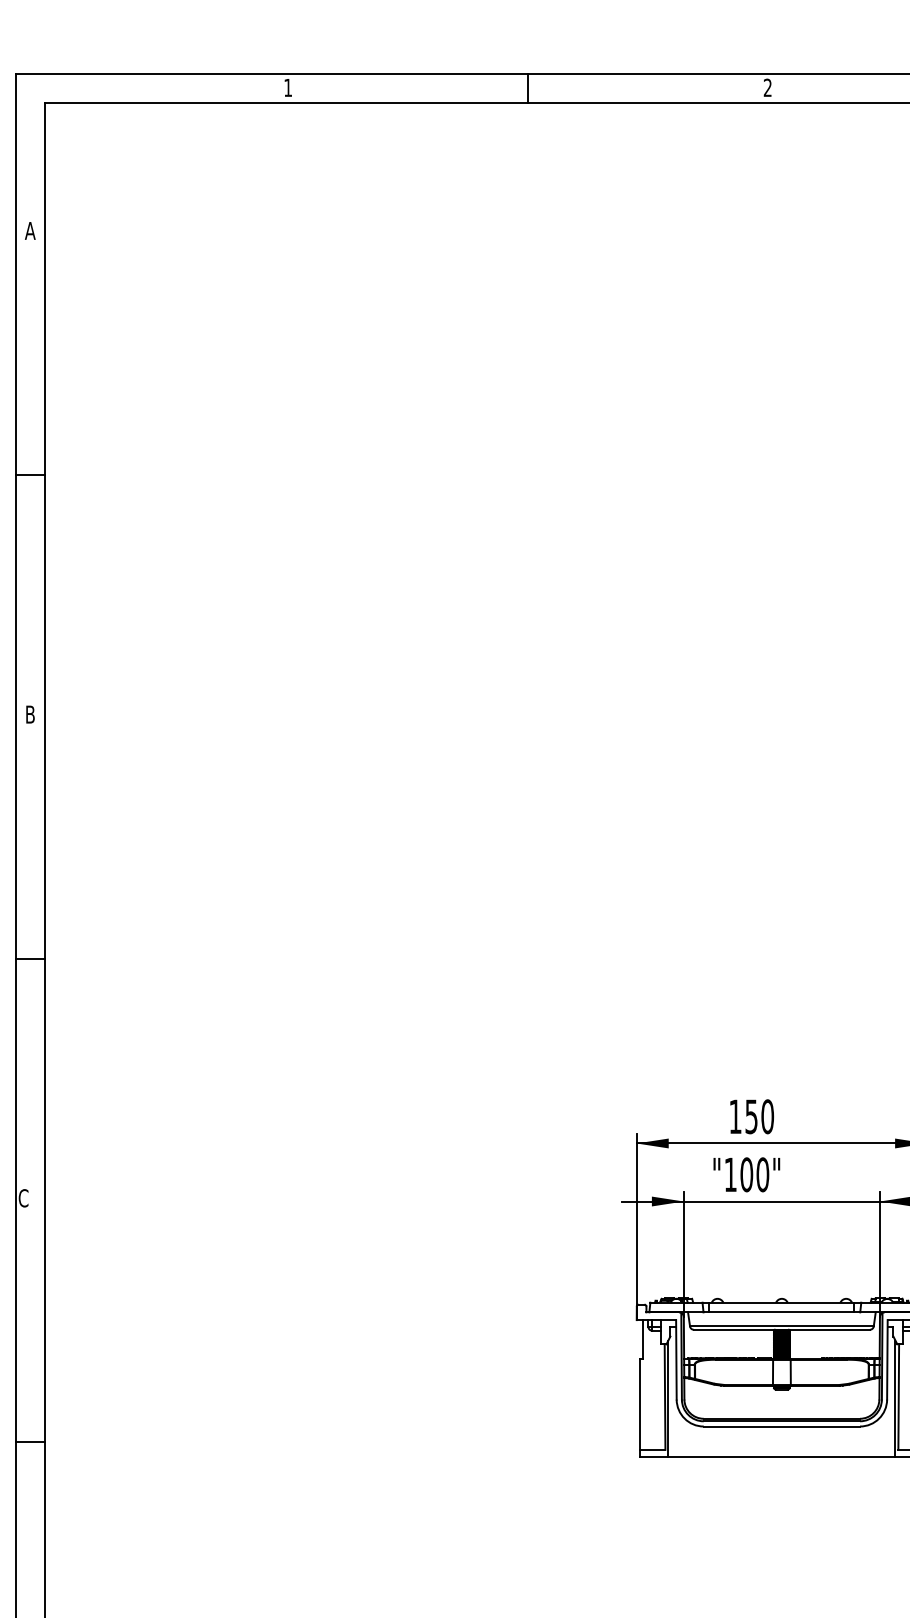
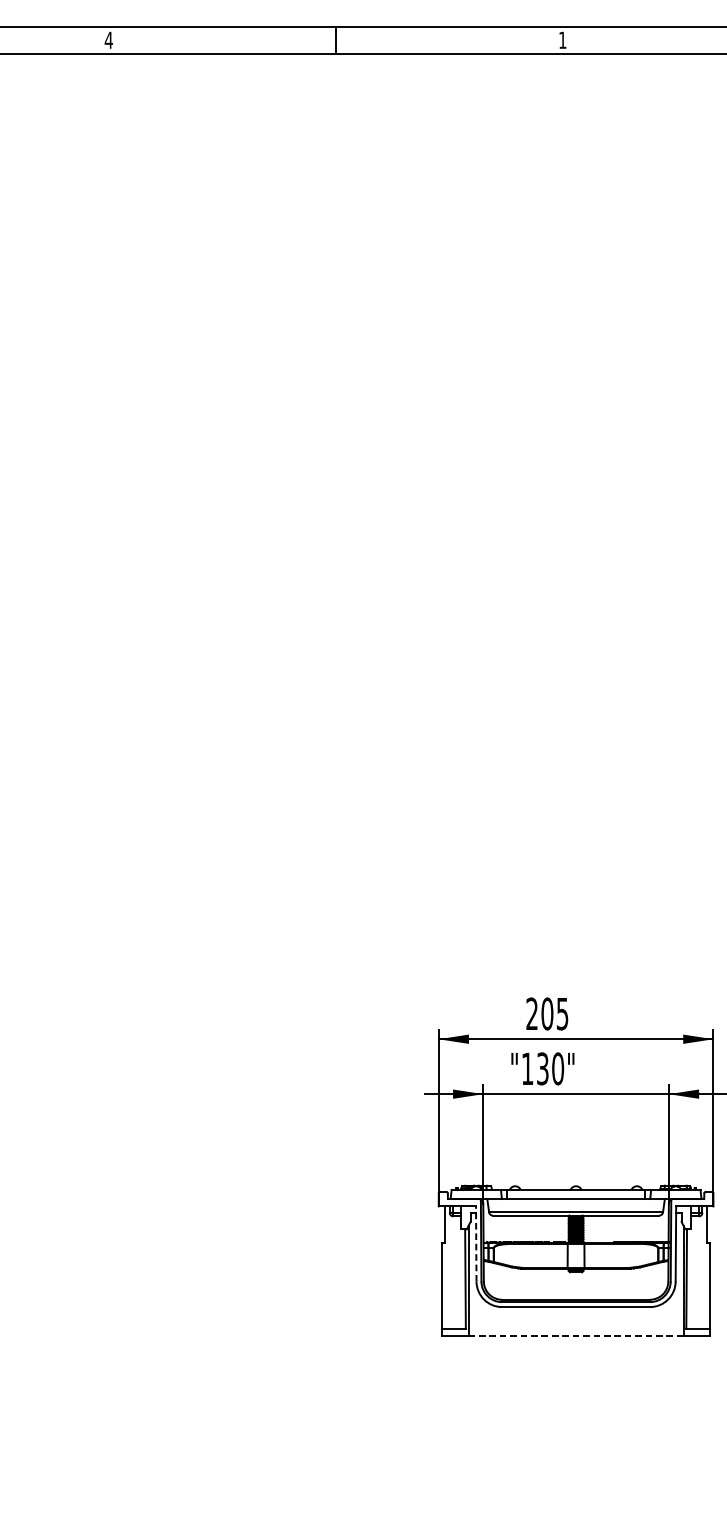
text: (287, 87) -> (108, 39), 1 -> 4
text: (767, 87) -> (562, 39), 2 -> 1
text: (751, 1116) -> (547, 1013), 150 -> 205
text: (746, 1174) -> (542, 1068), "100" -> "130"
line: (676, 1359) -> (476, 1243), solid -> dashed
line: (781, 1457) -> (575, 1336), solid -> dashed

